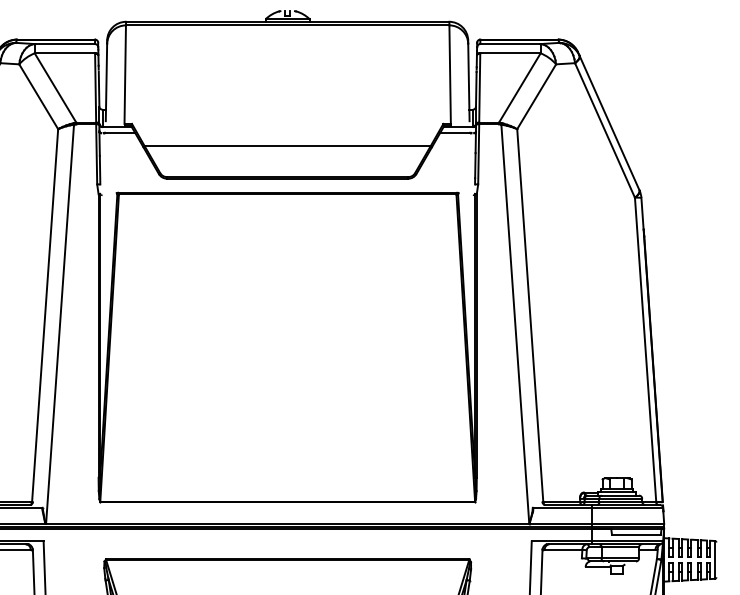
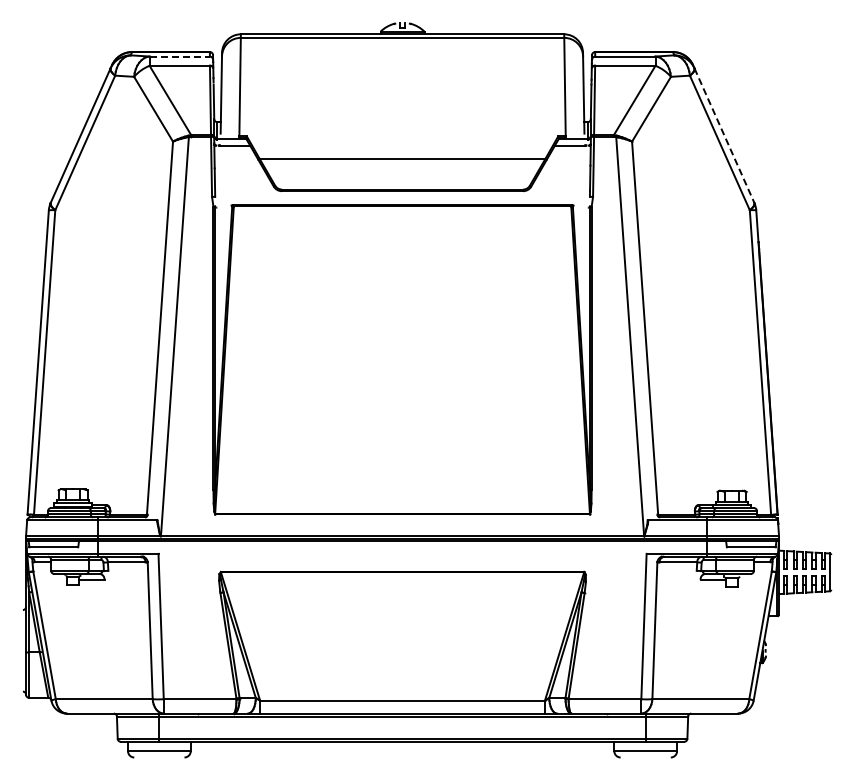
line: (65, 44) -> (180, 56), solid -> dashed
line: (609, 123) -> (724, 135), solid -> dashed

